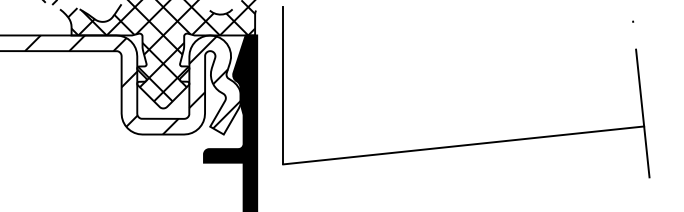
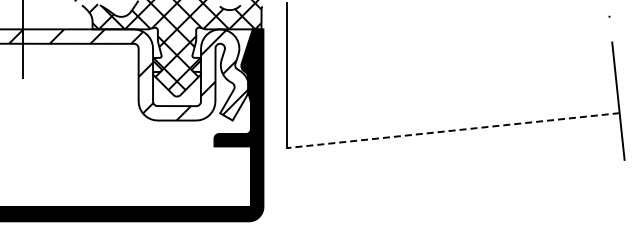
line: (463, 145) -> (453, 130), solid -> dashed

